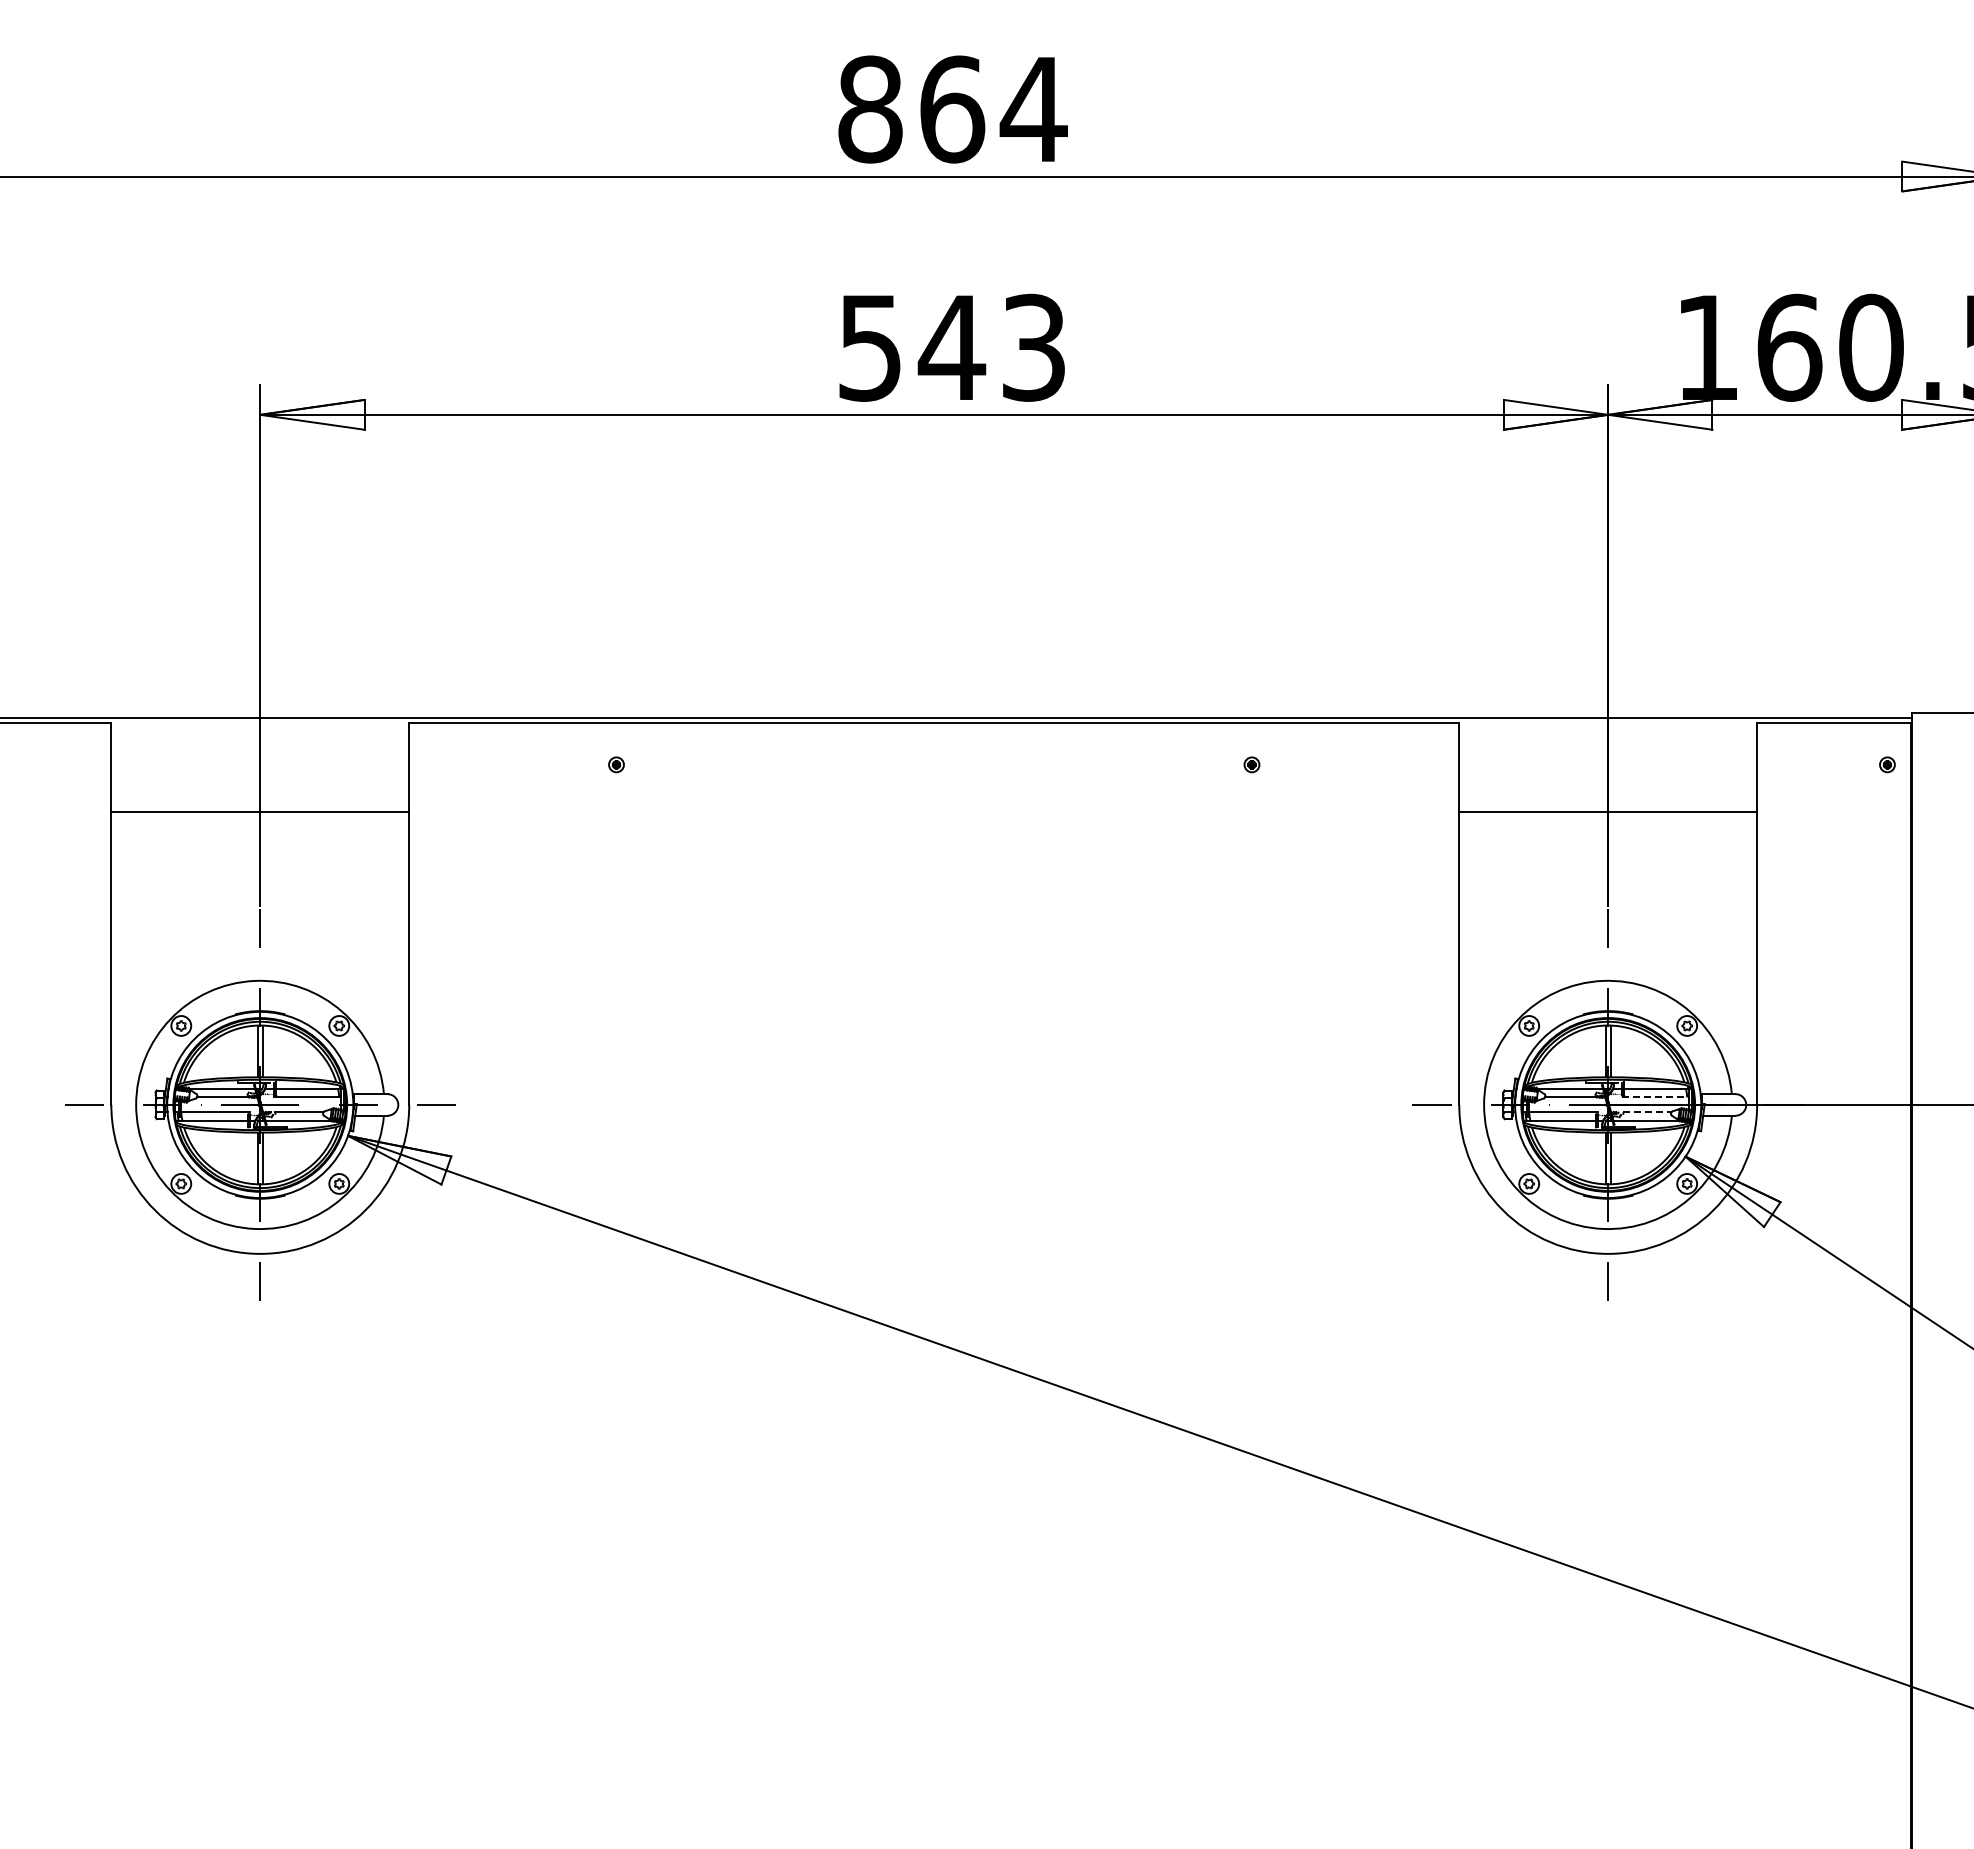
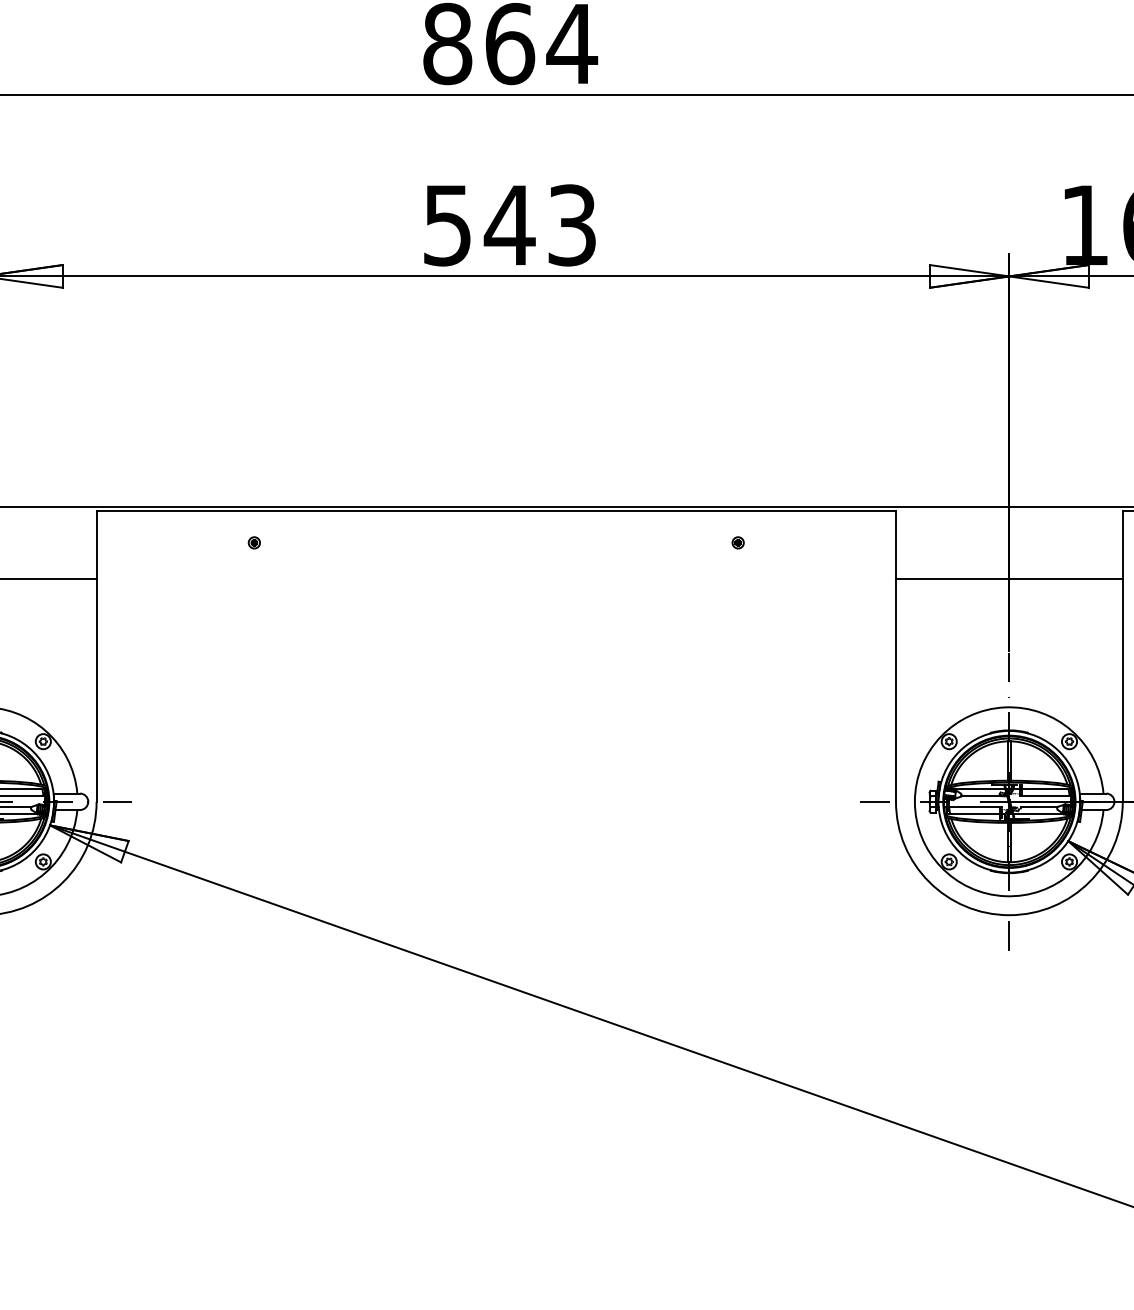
line: (1656, 1097) -> (1046, 796), dashed -> solid
line: (1647, 1112) -> (1039, 807), dashed -> solid

